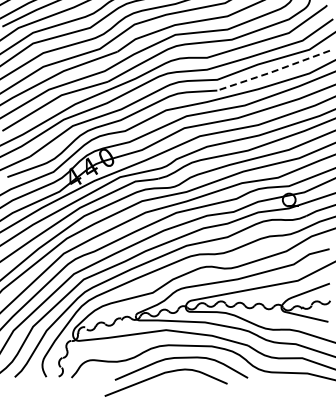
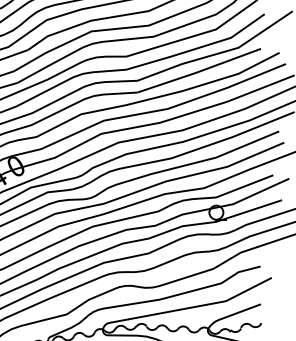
line: (273, 71) -> (199, 71), dashed -> solid

